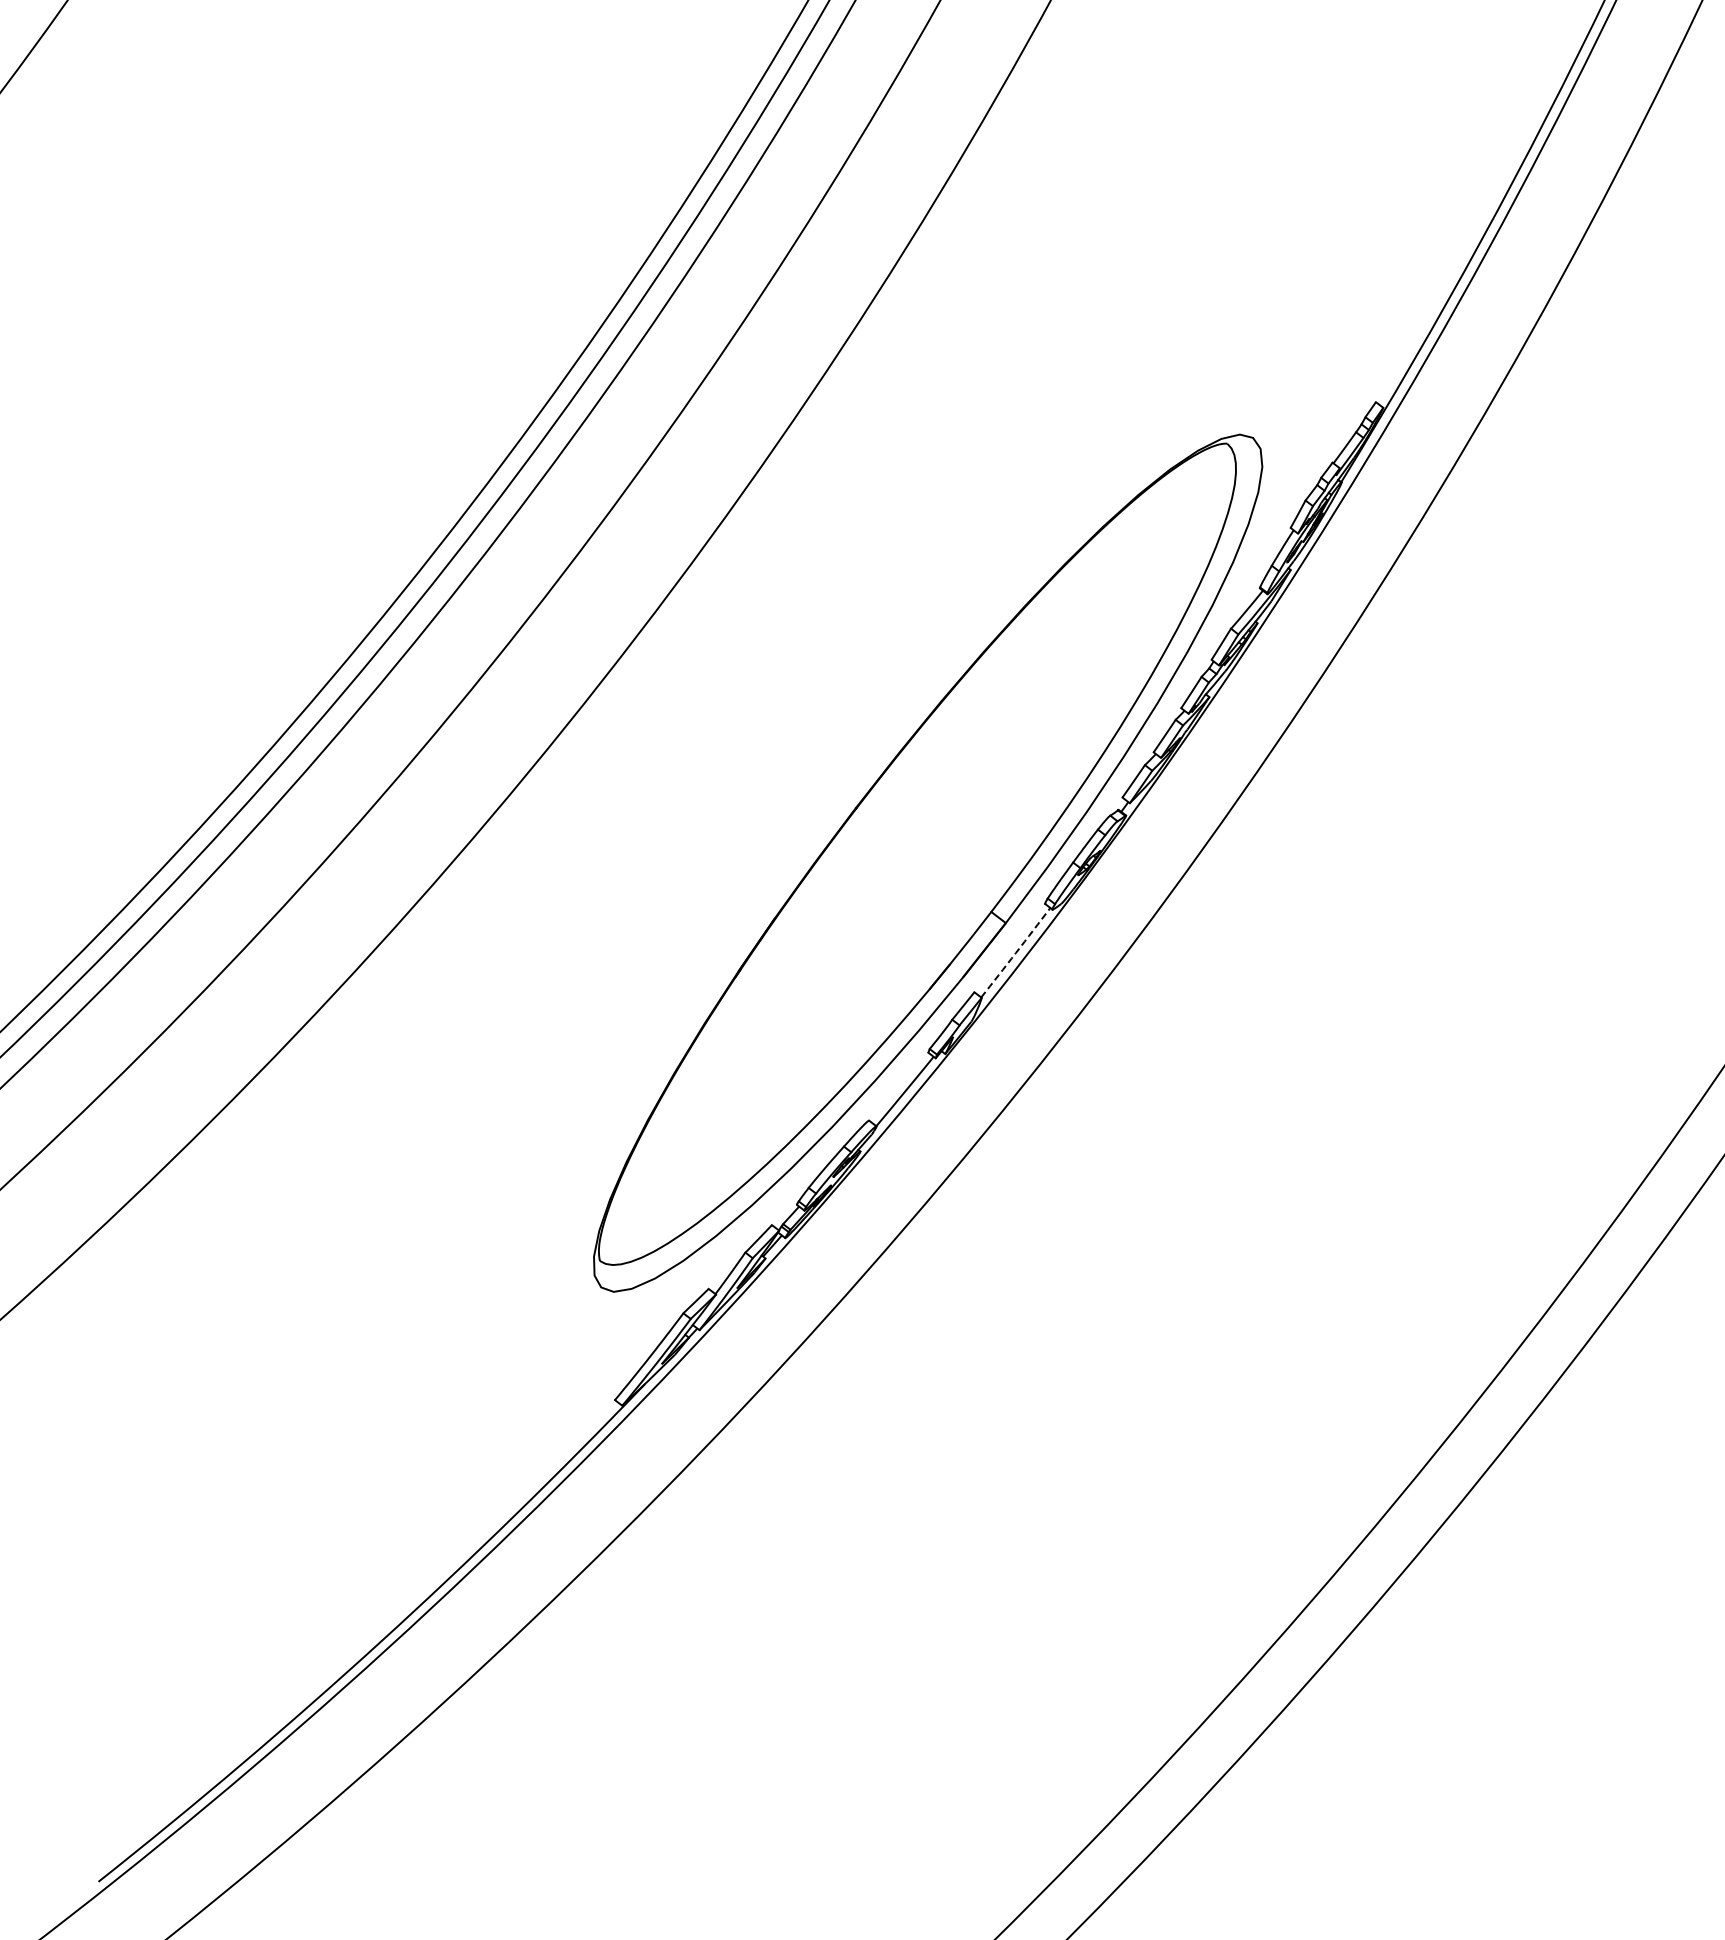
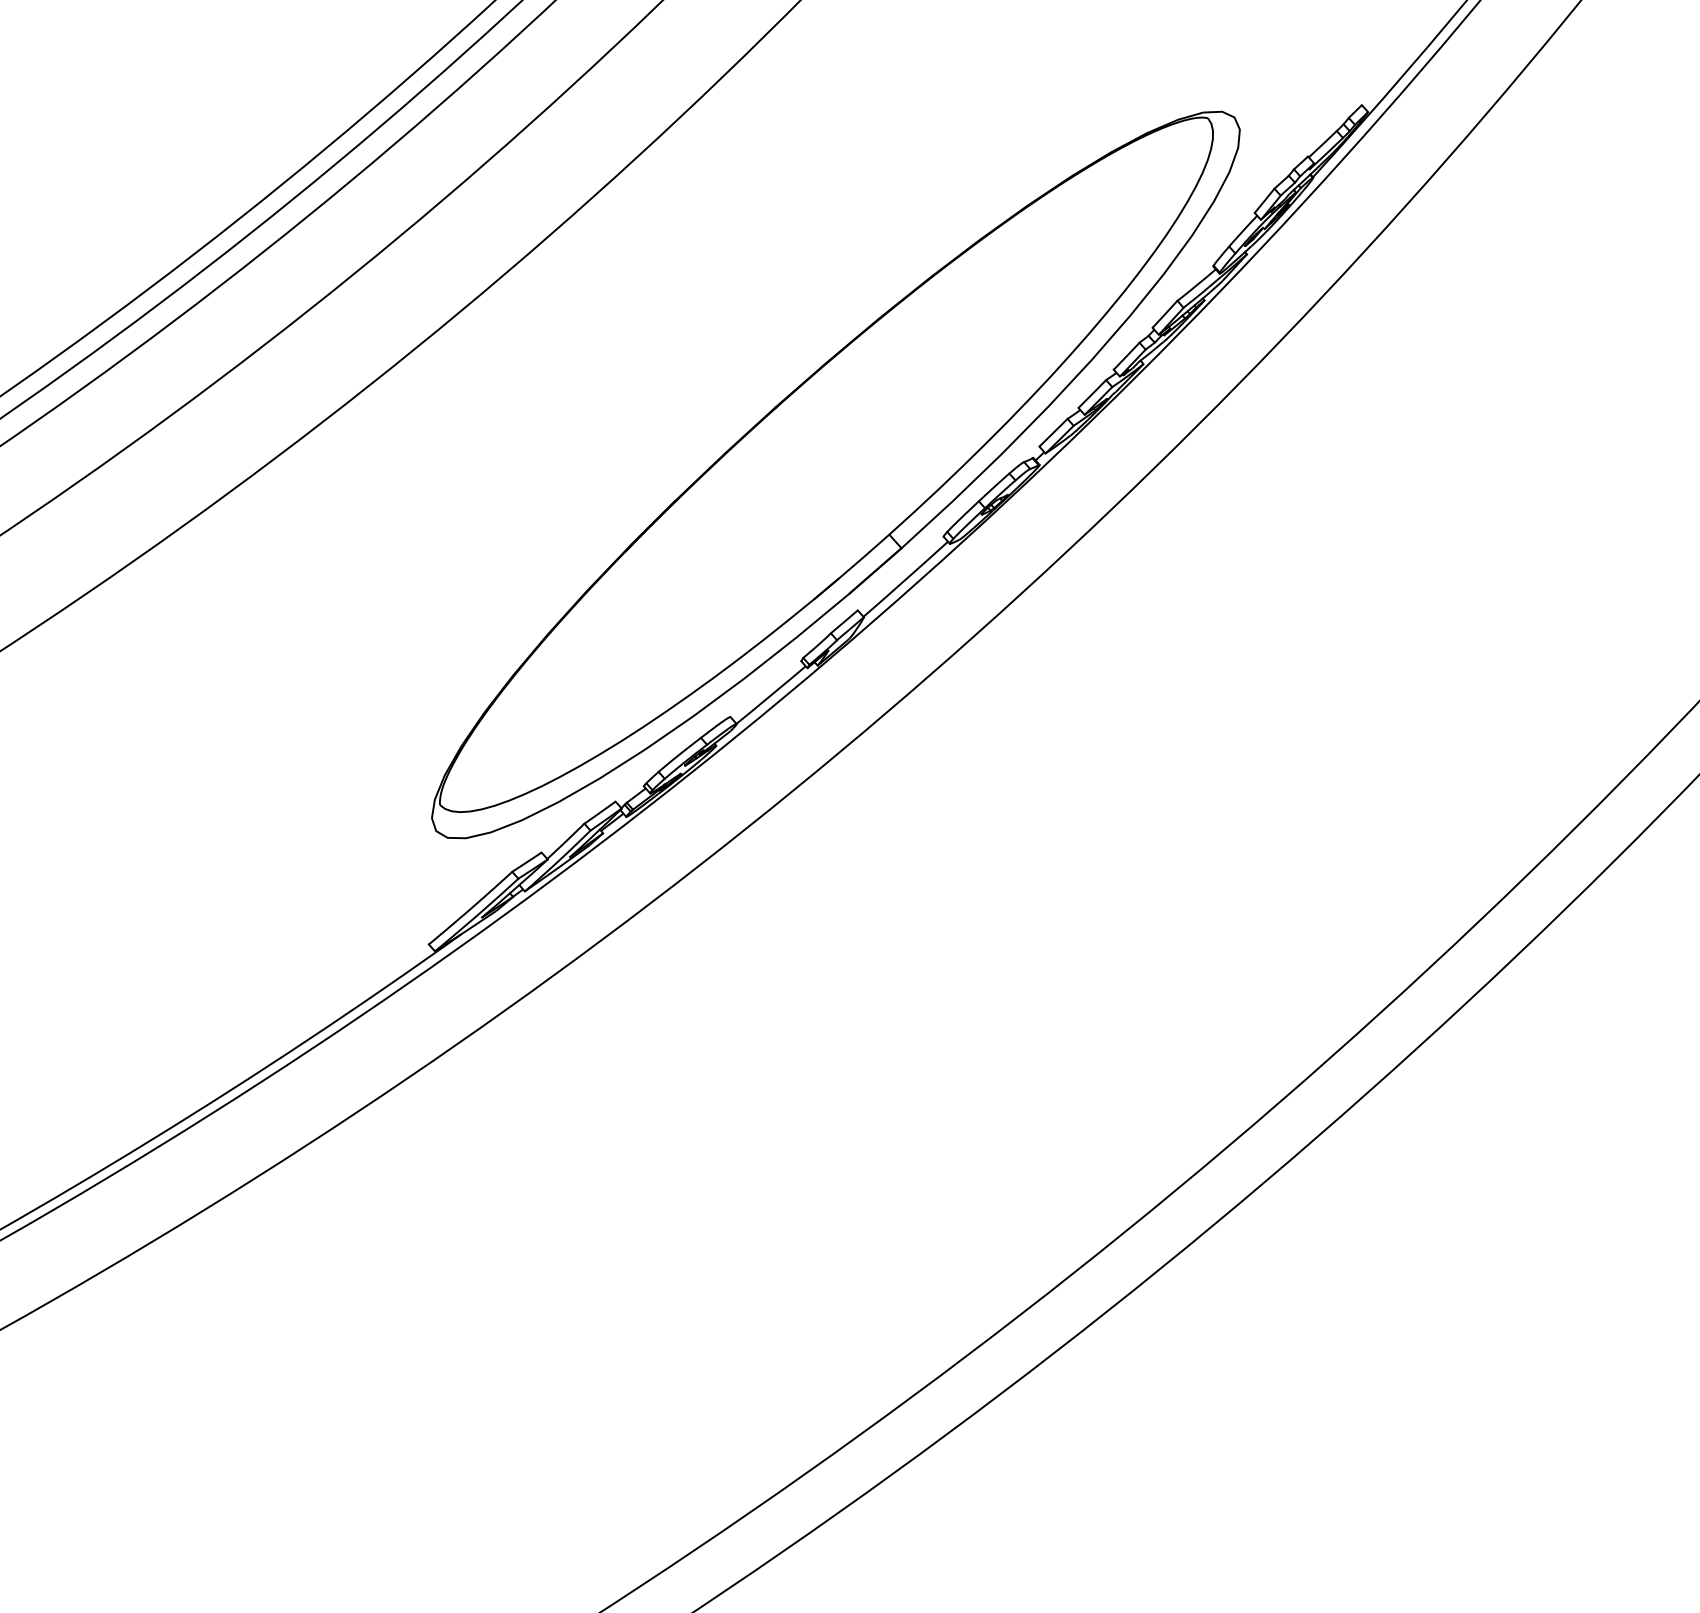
arc: (1016, 952) -> (906, 579), dashed -> solid

